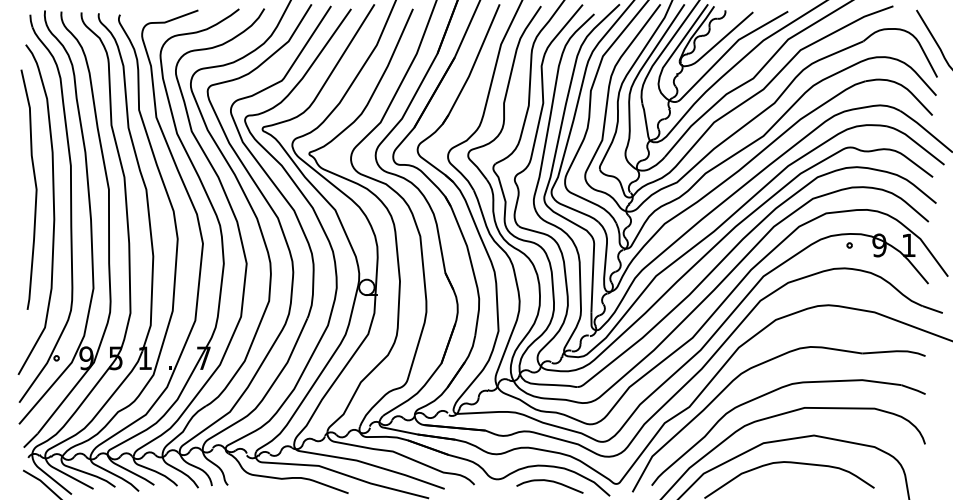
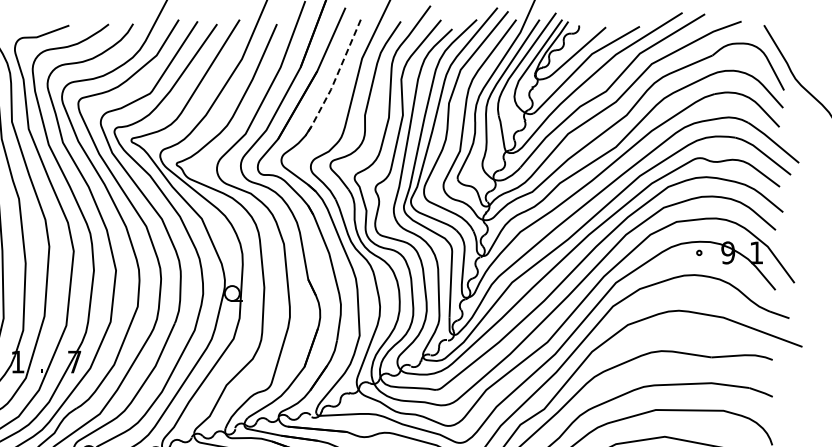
line: (473, 66) -> (335, 79), solid -> dashed

